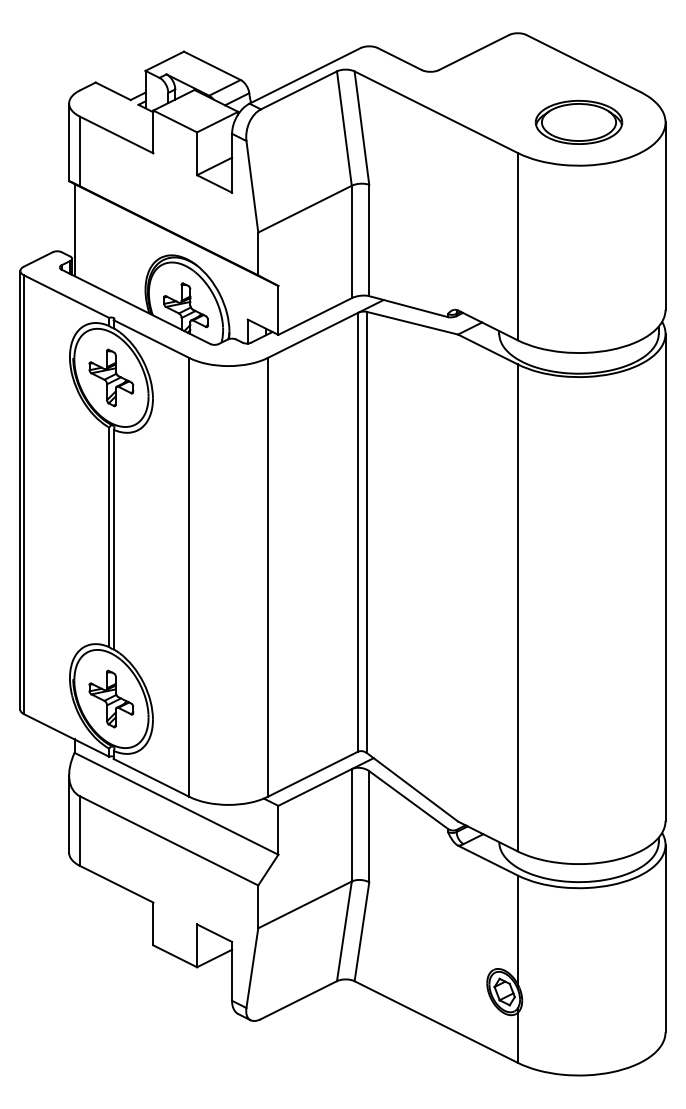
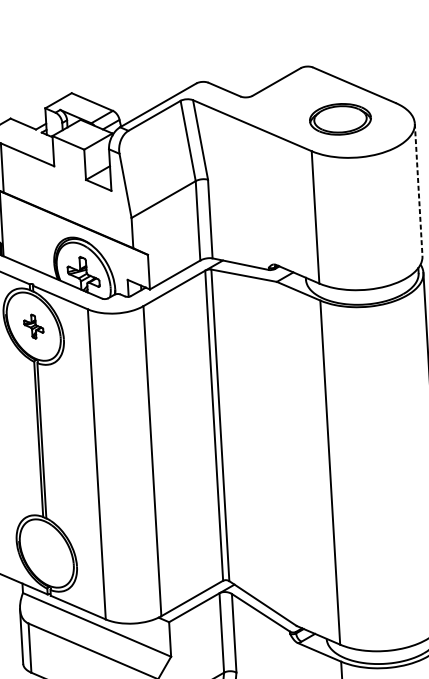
part: (578, 121) -> (340, 118), moved
line: (665, 216) -> (418, 190), solid -> dashed
part: (111, 377) -> (33, 326), size x0.6
part: (111, 698) -> (46, 553), removed

